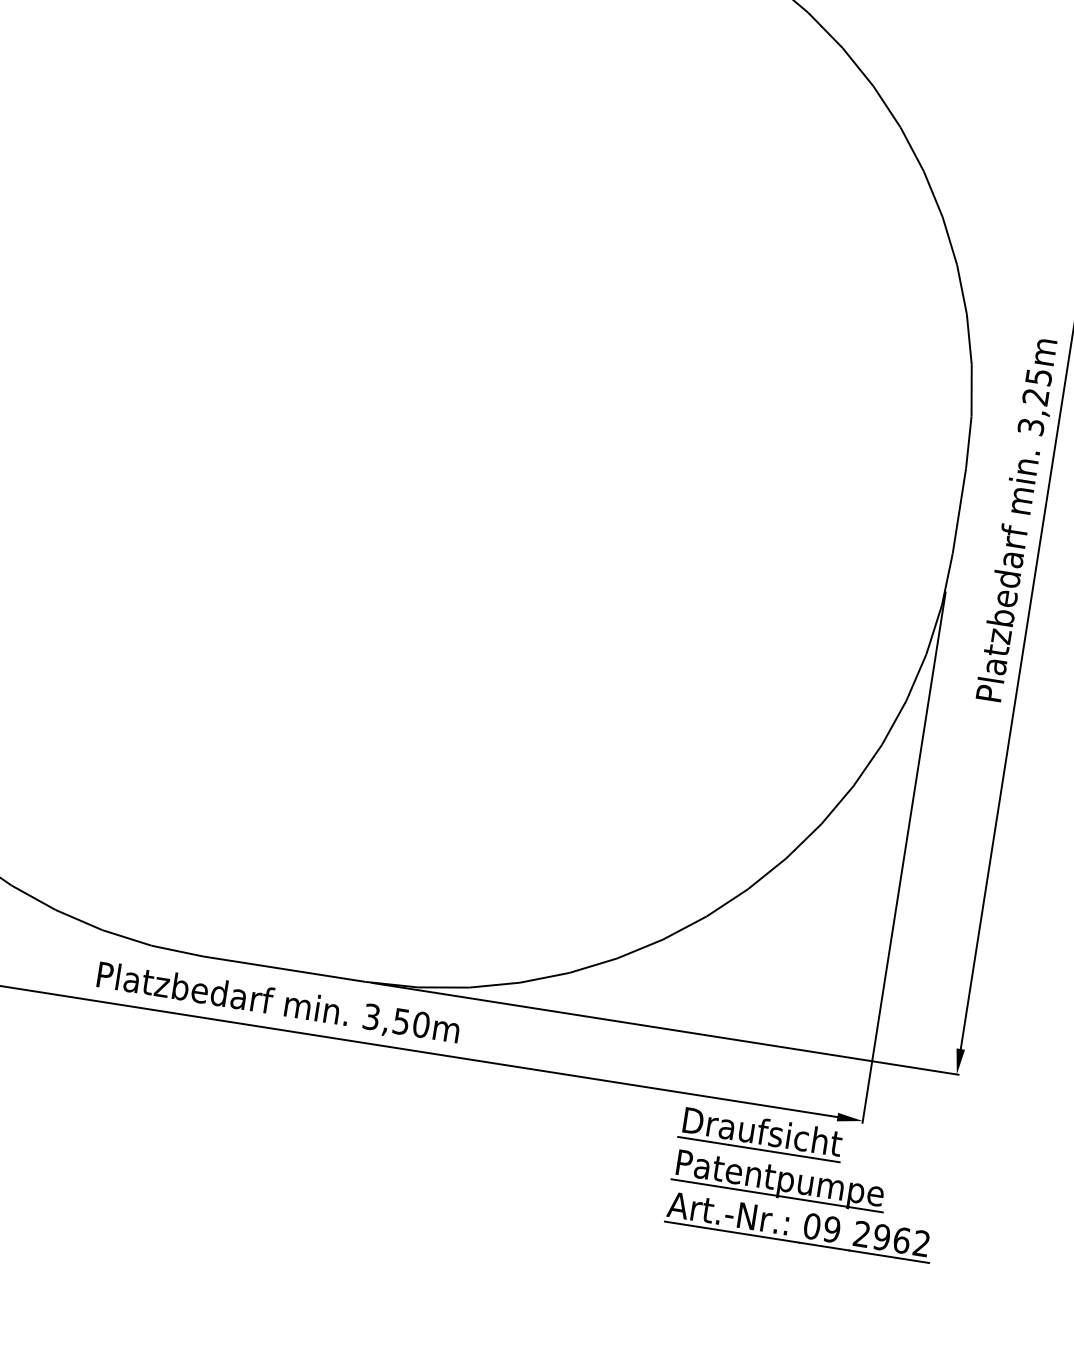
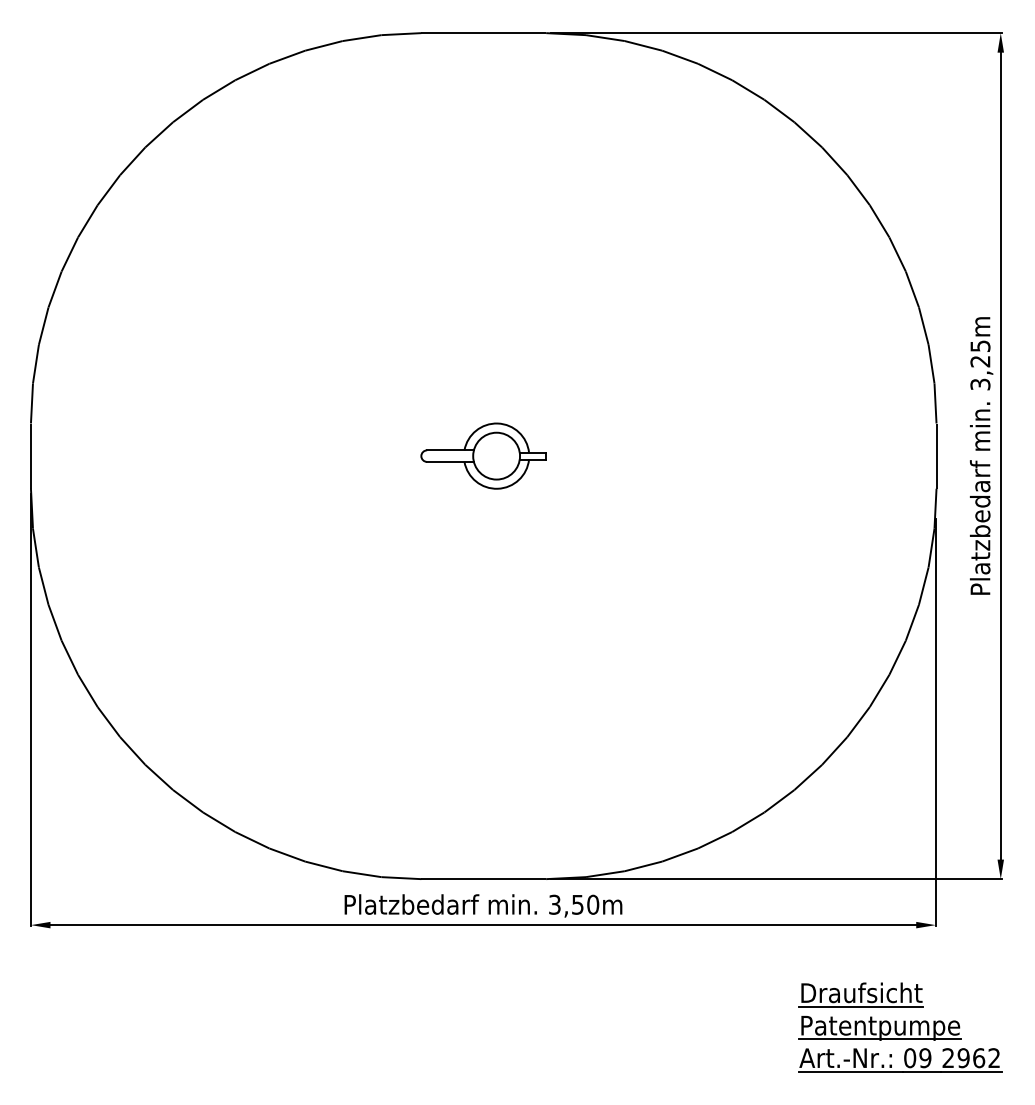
part: (370, 418) -> (483, 455), added
part: (805, 1184) -> (900, 1027), moved

